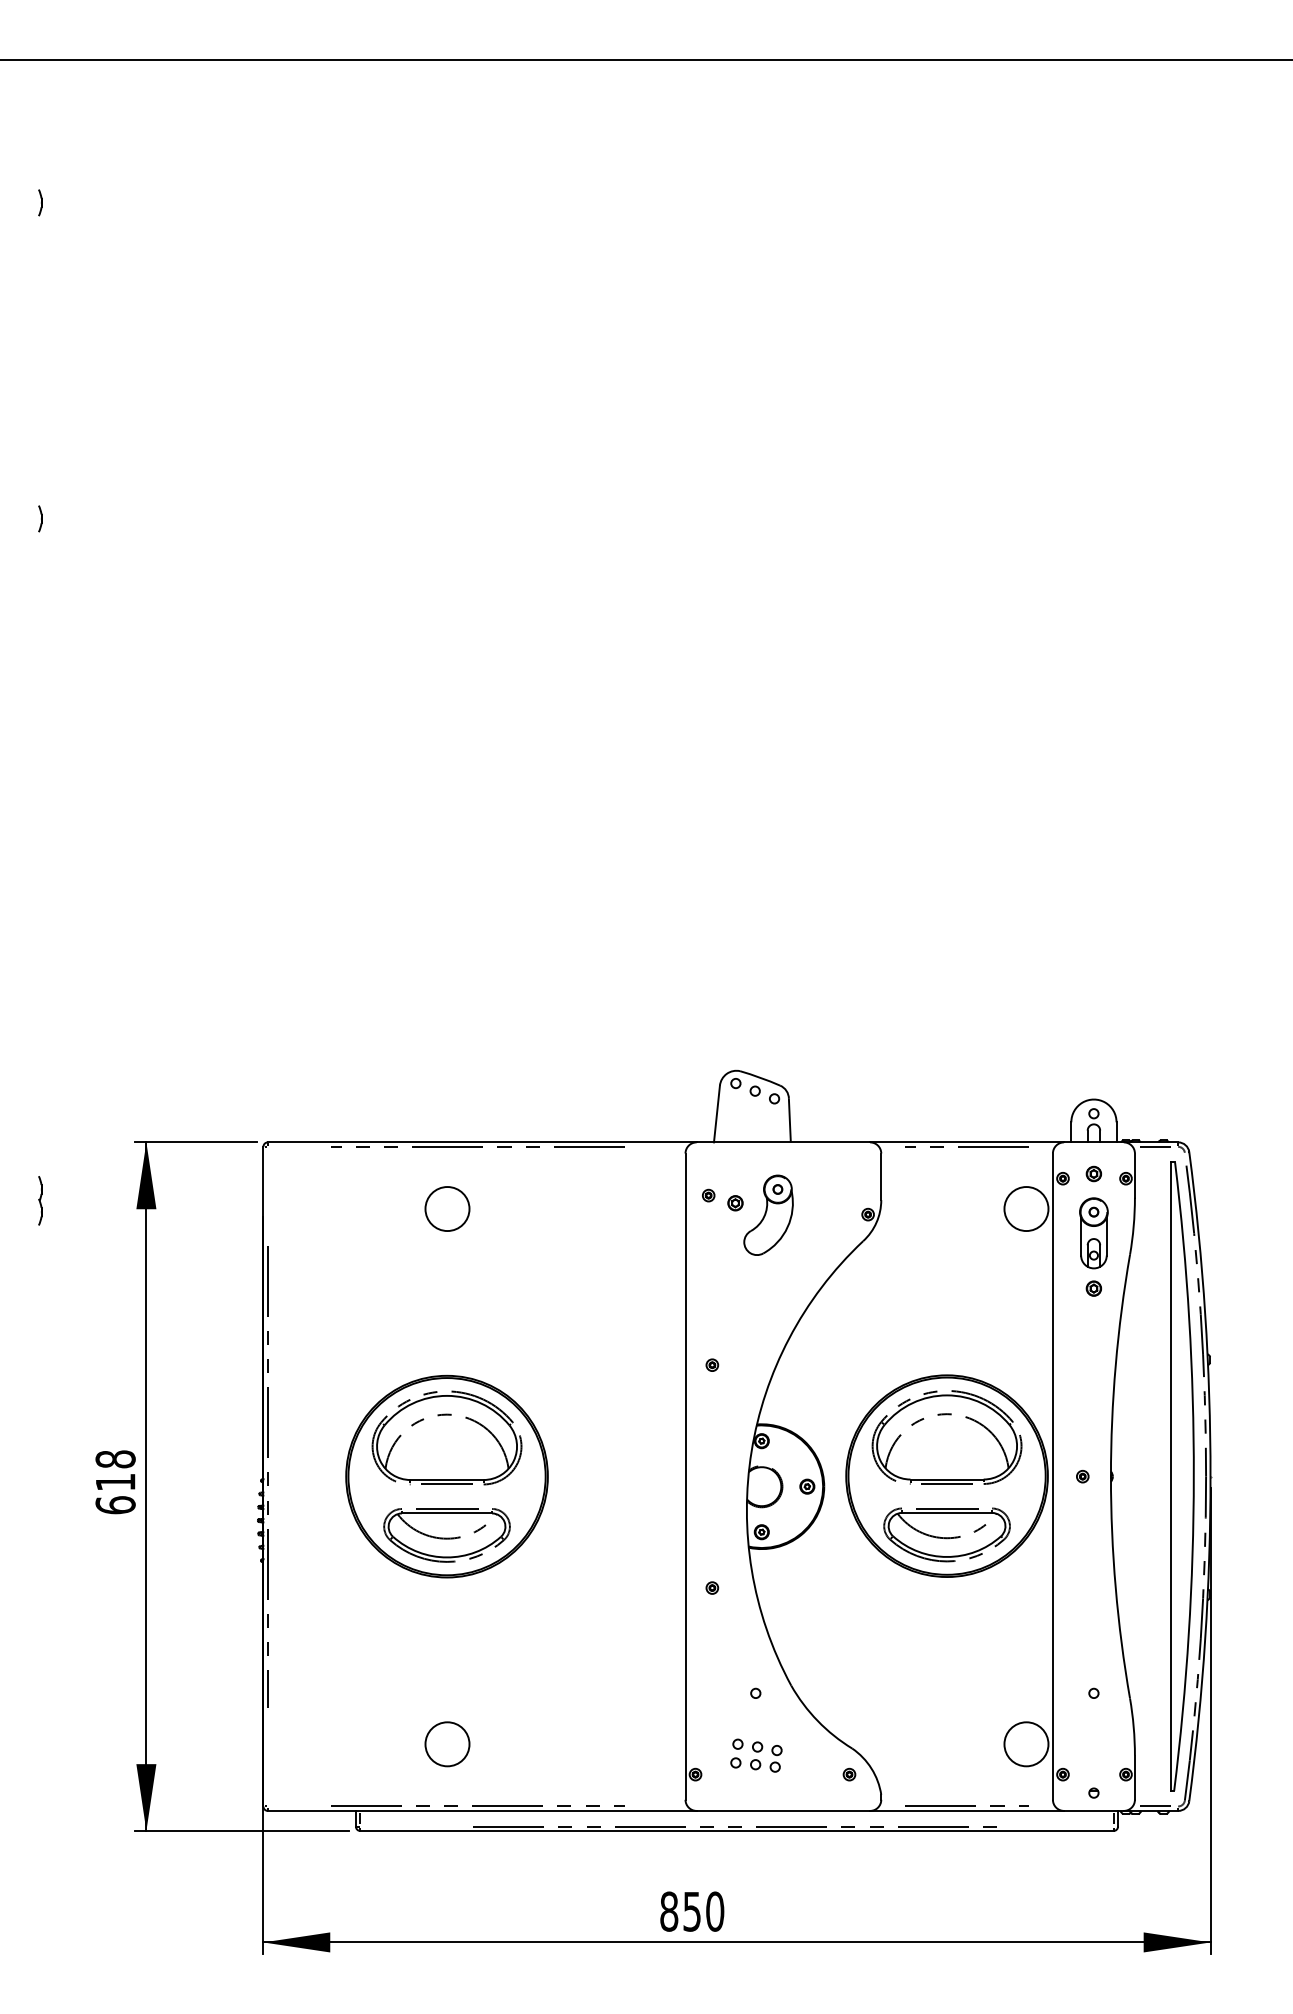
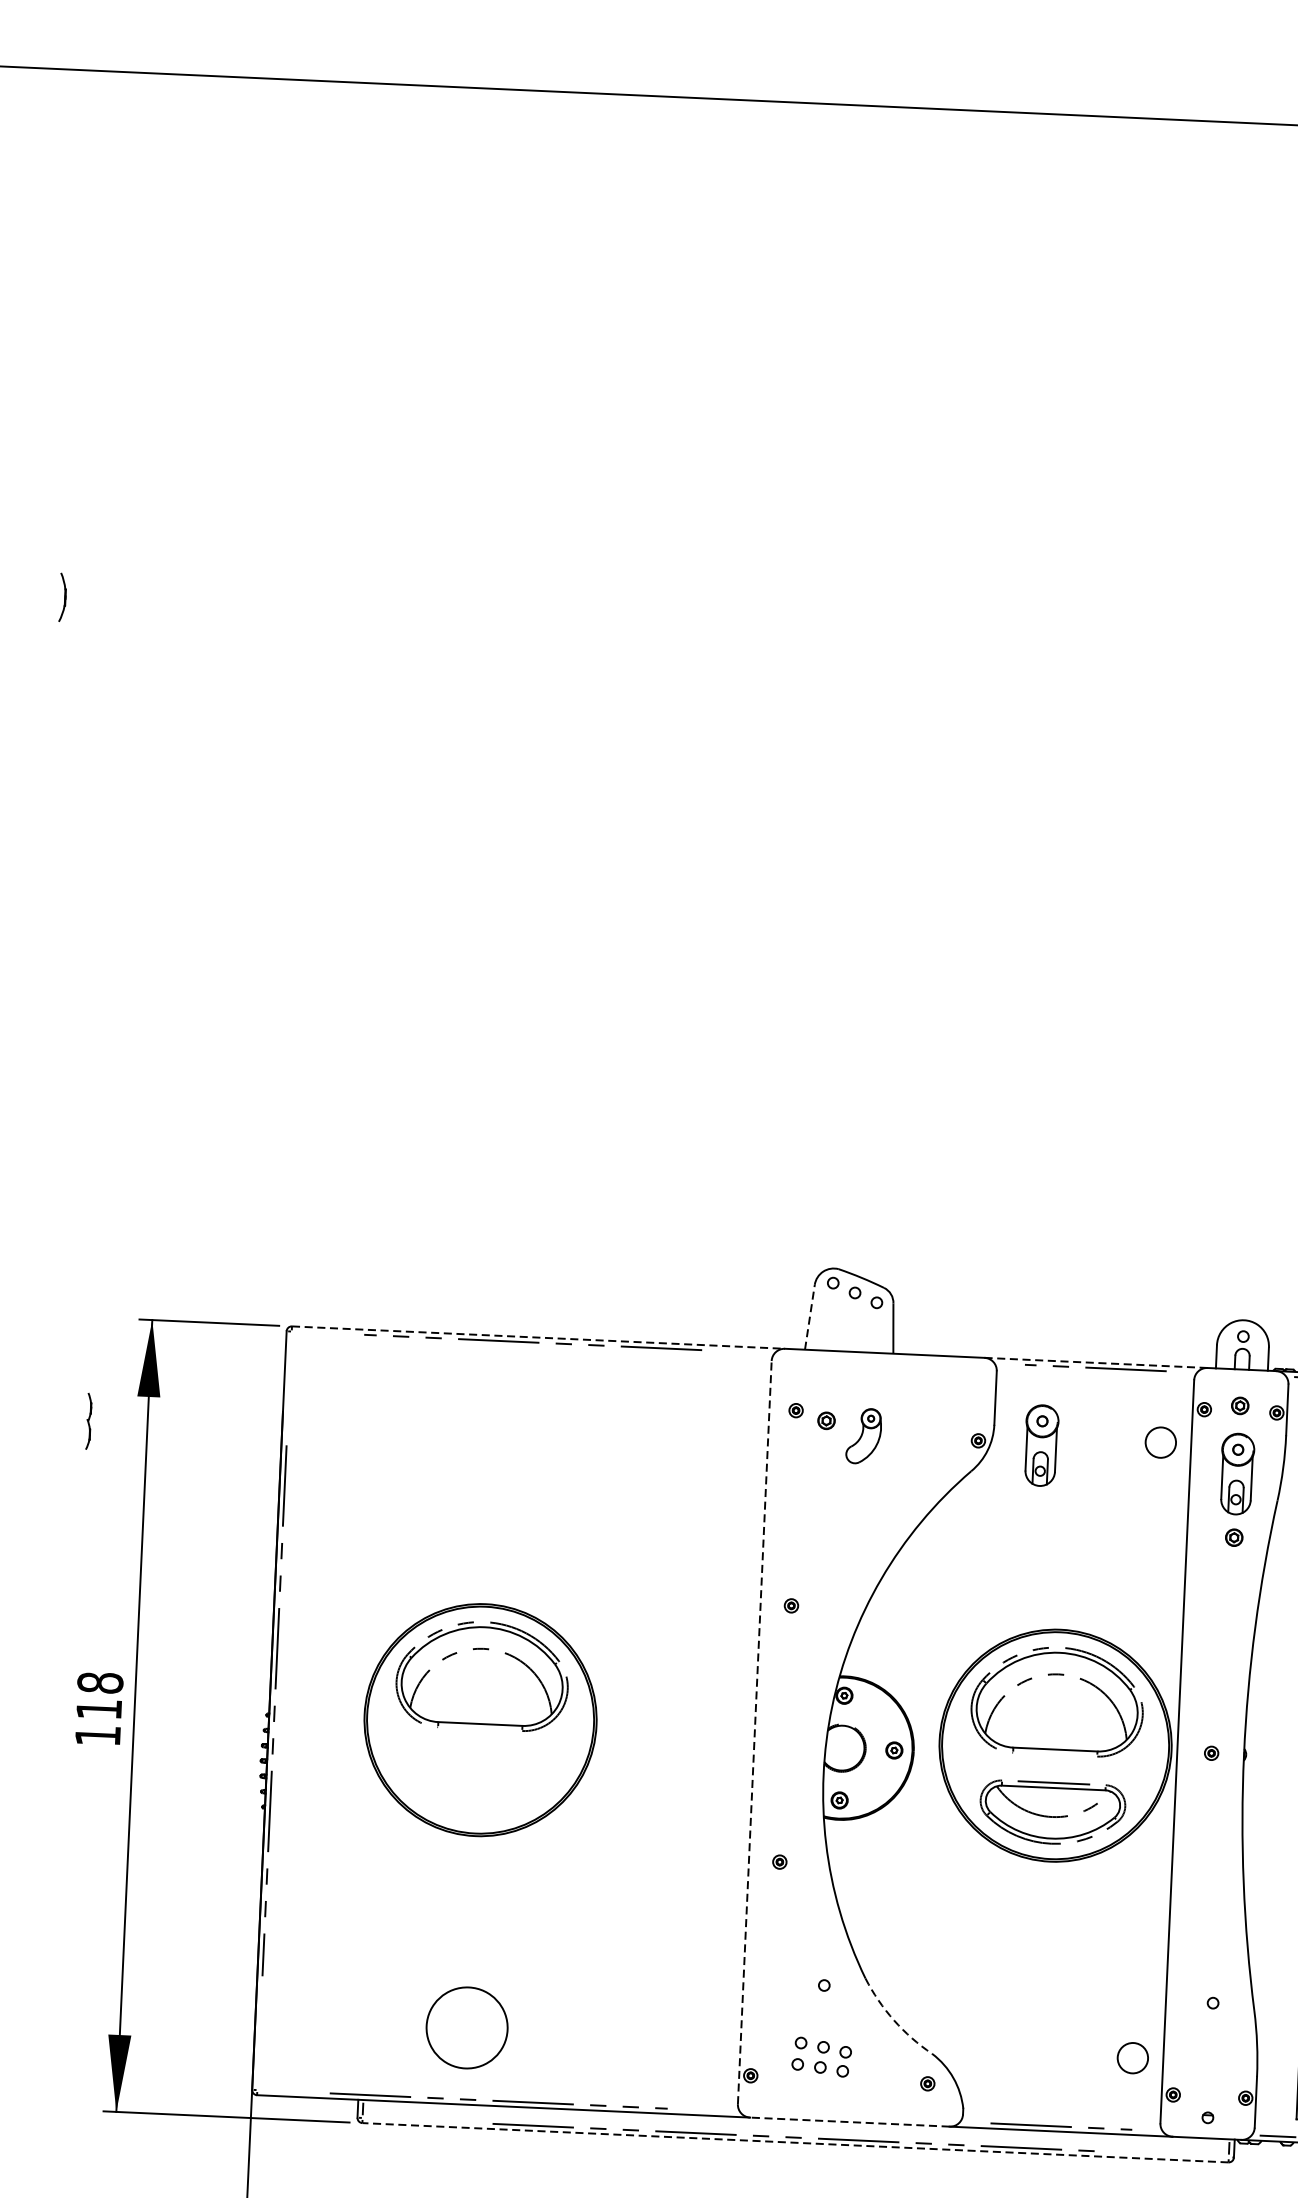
part: (40, 202) -> (79, 233), removed
part: (40, 518) -> (63, 597), size x1.6
line: (716, 1114) -> (809, 1317), solid -> dashed
line: (482, 1142) -> (538, 1337), solid -> dashed
line: (967, 1142) -> (1096, 1363), solid -> dashed
part: (40, 1200) -> (89, 1421), moved
circle: (447, 1208) -> (495, 1411), removed
circle: (1026, 1209) -> (1160, 1443), size x0.6
part: (768, 1214) -> (863, 1435), size x0.6
part: (922, 1216) -> (1040, 1445), added
line: (685, 1476) -> (754, 1732), solid -> dashed
line: (946, 1483) -> (1054, 1754), removed
line: (446, 1484) -> (479, 1729), removed
text: (115, 1505) -> (97, 1736), 618 -> 118
part: (446, 1535) -> (476, 1787), removed
arc: (817, 1720) -> (893, 2019), solid -> dashed
circle: (447, 1744) -> (467, 2028), size x1.6
circle: (1026, 1744) -> (1132, 2058), size x0.6
line: (783, 1810) -> (850, 2121), solid -> dashed
line: (736, 1831) -> (794, 2143), solid -> dashed

